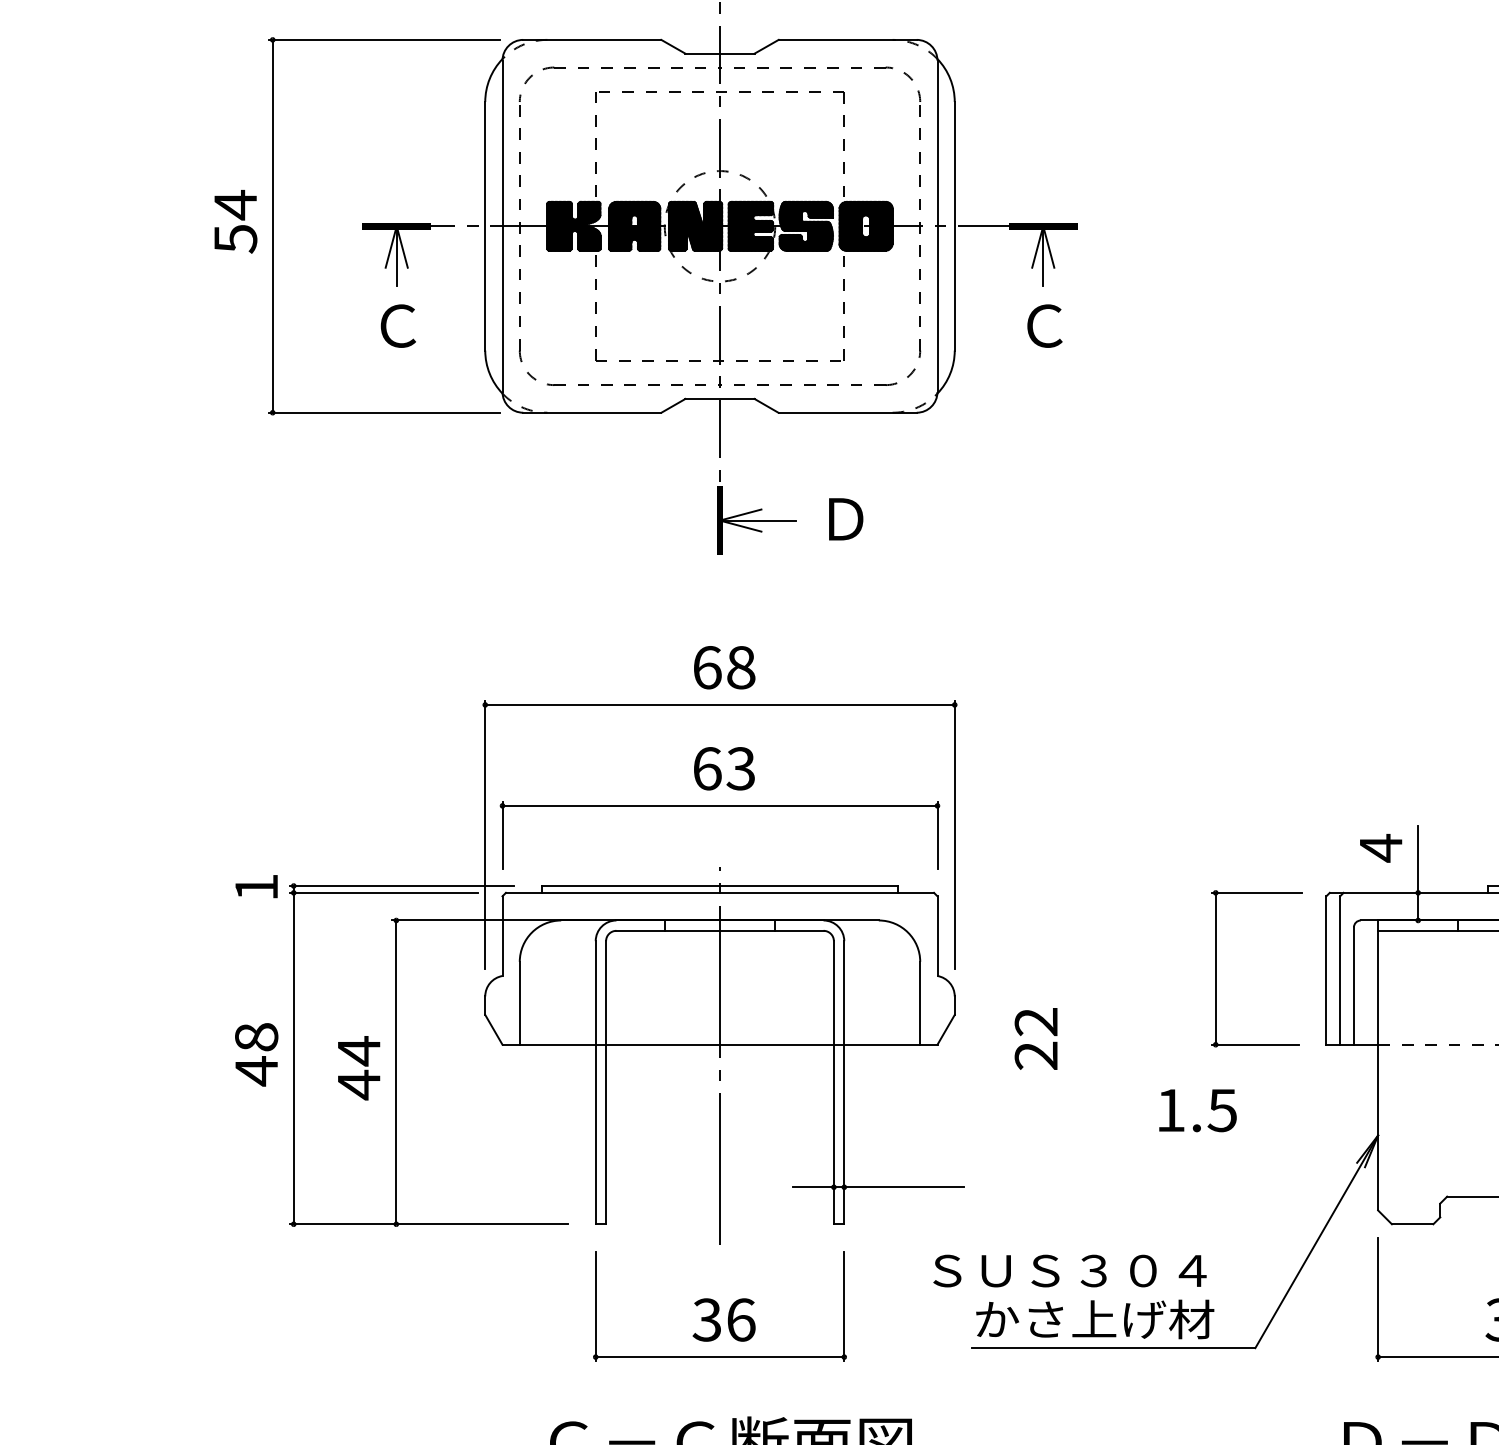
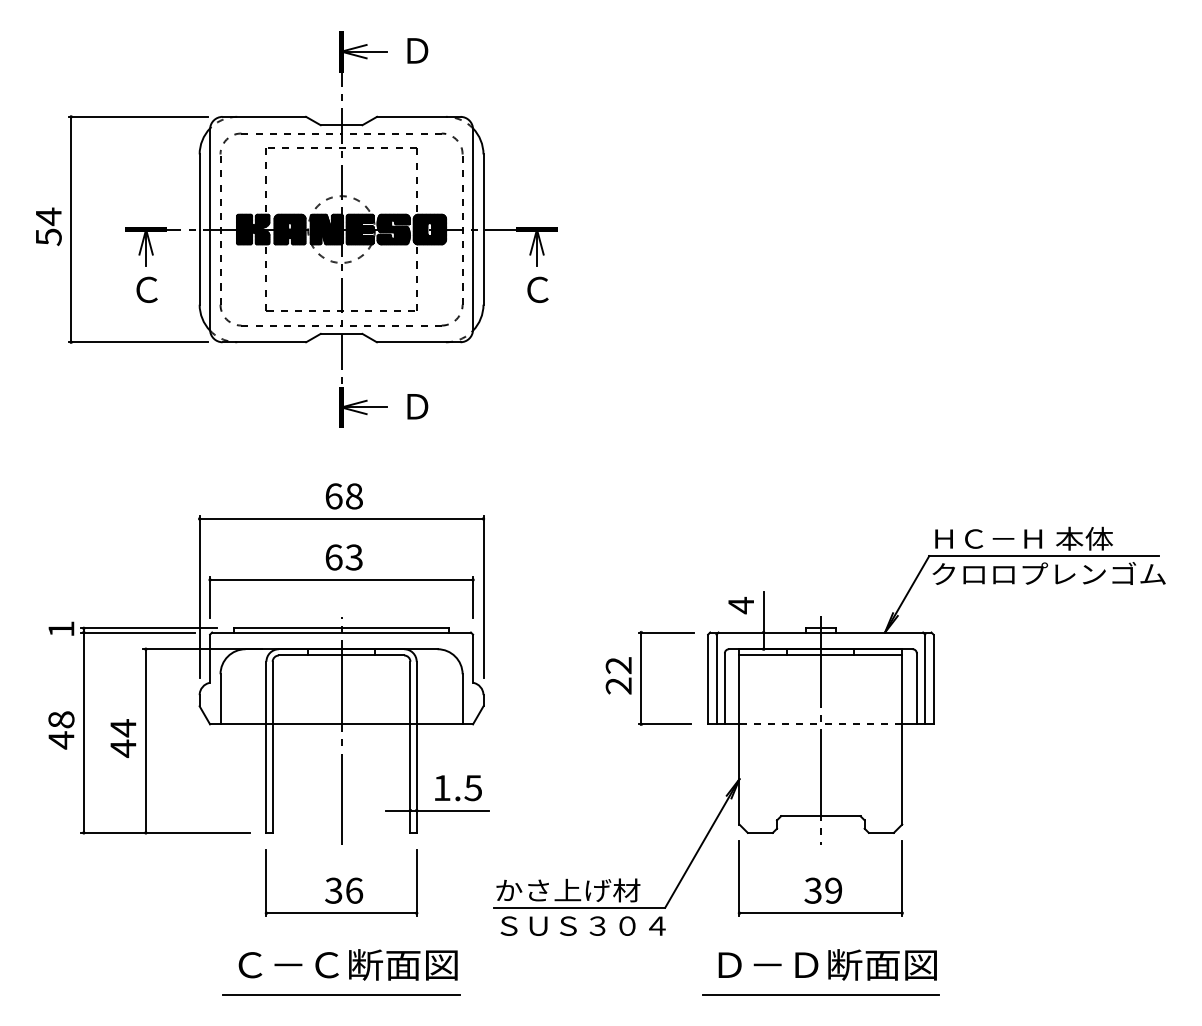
text: (1035, 1038) -> (618, 675), moved
text: (1197, 1111) -> (458, 788), moved
text: (1068, 1269) -> (582, 925), moved

